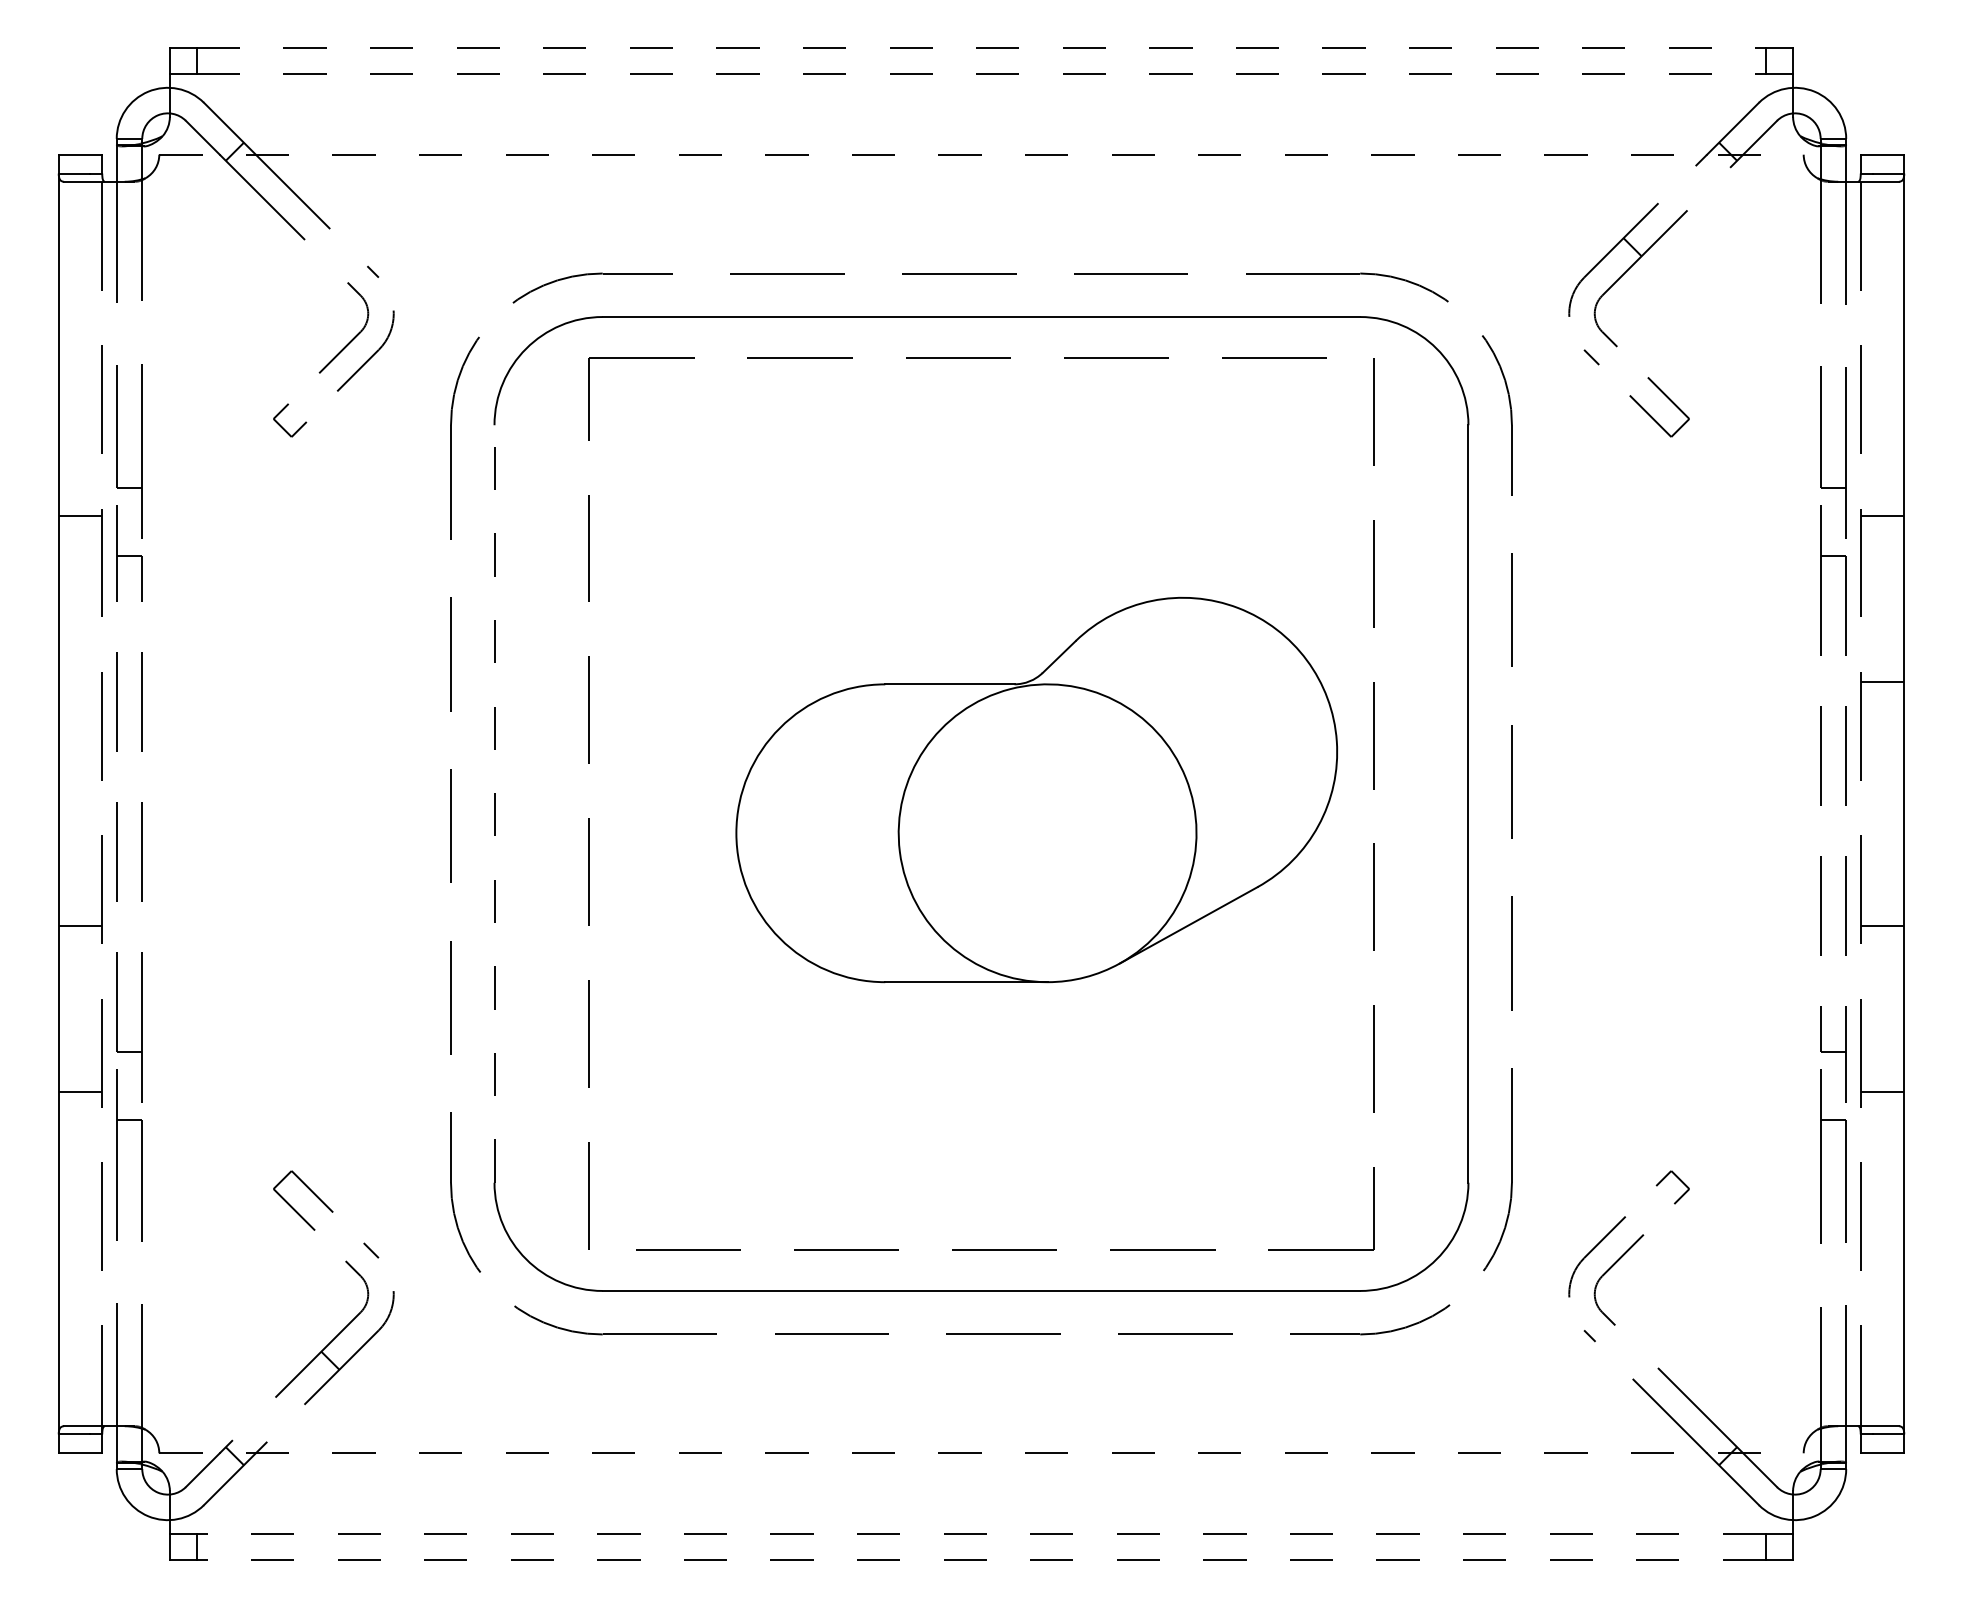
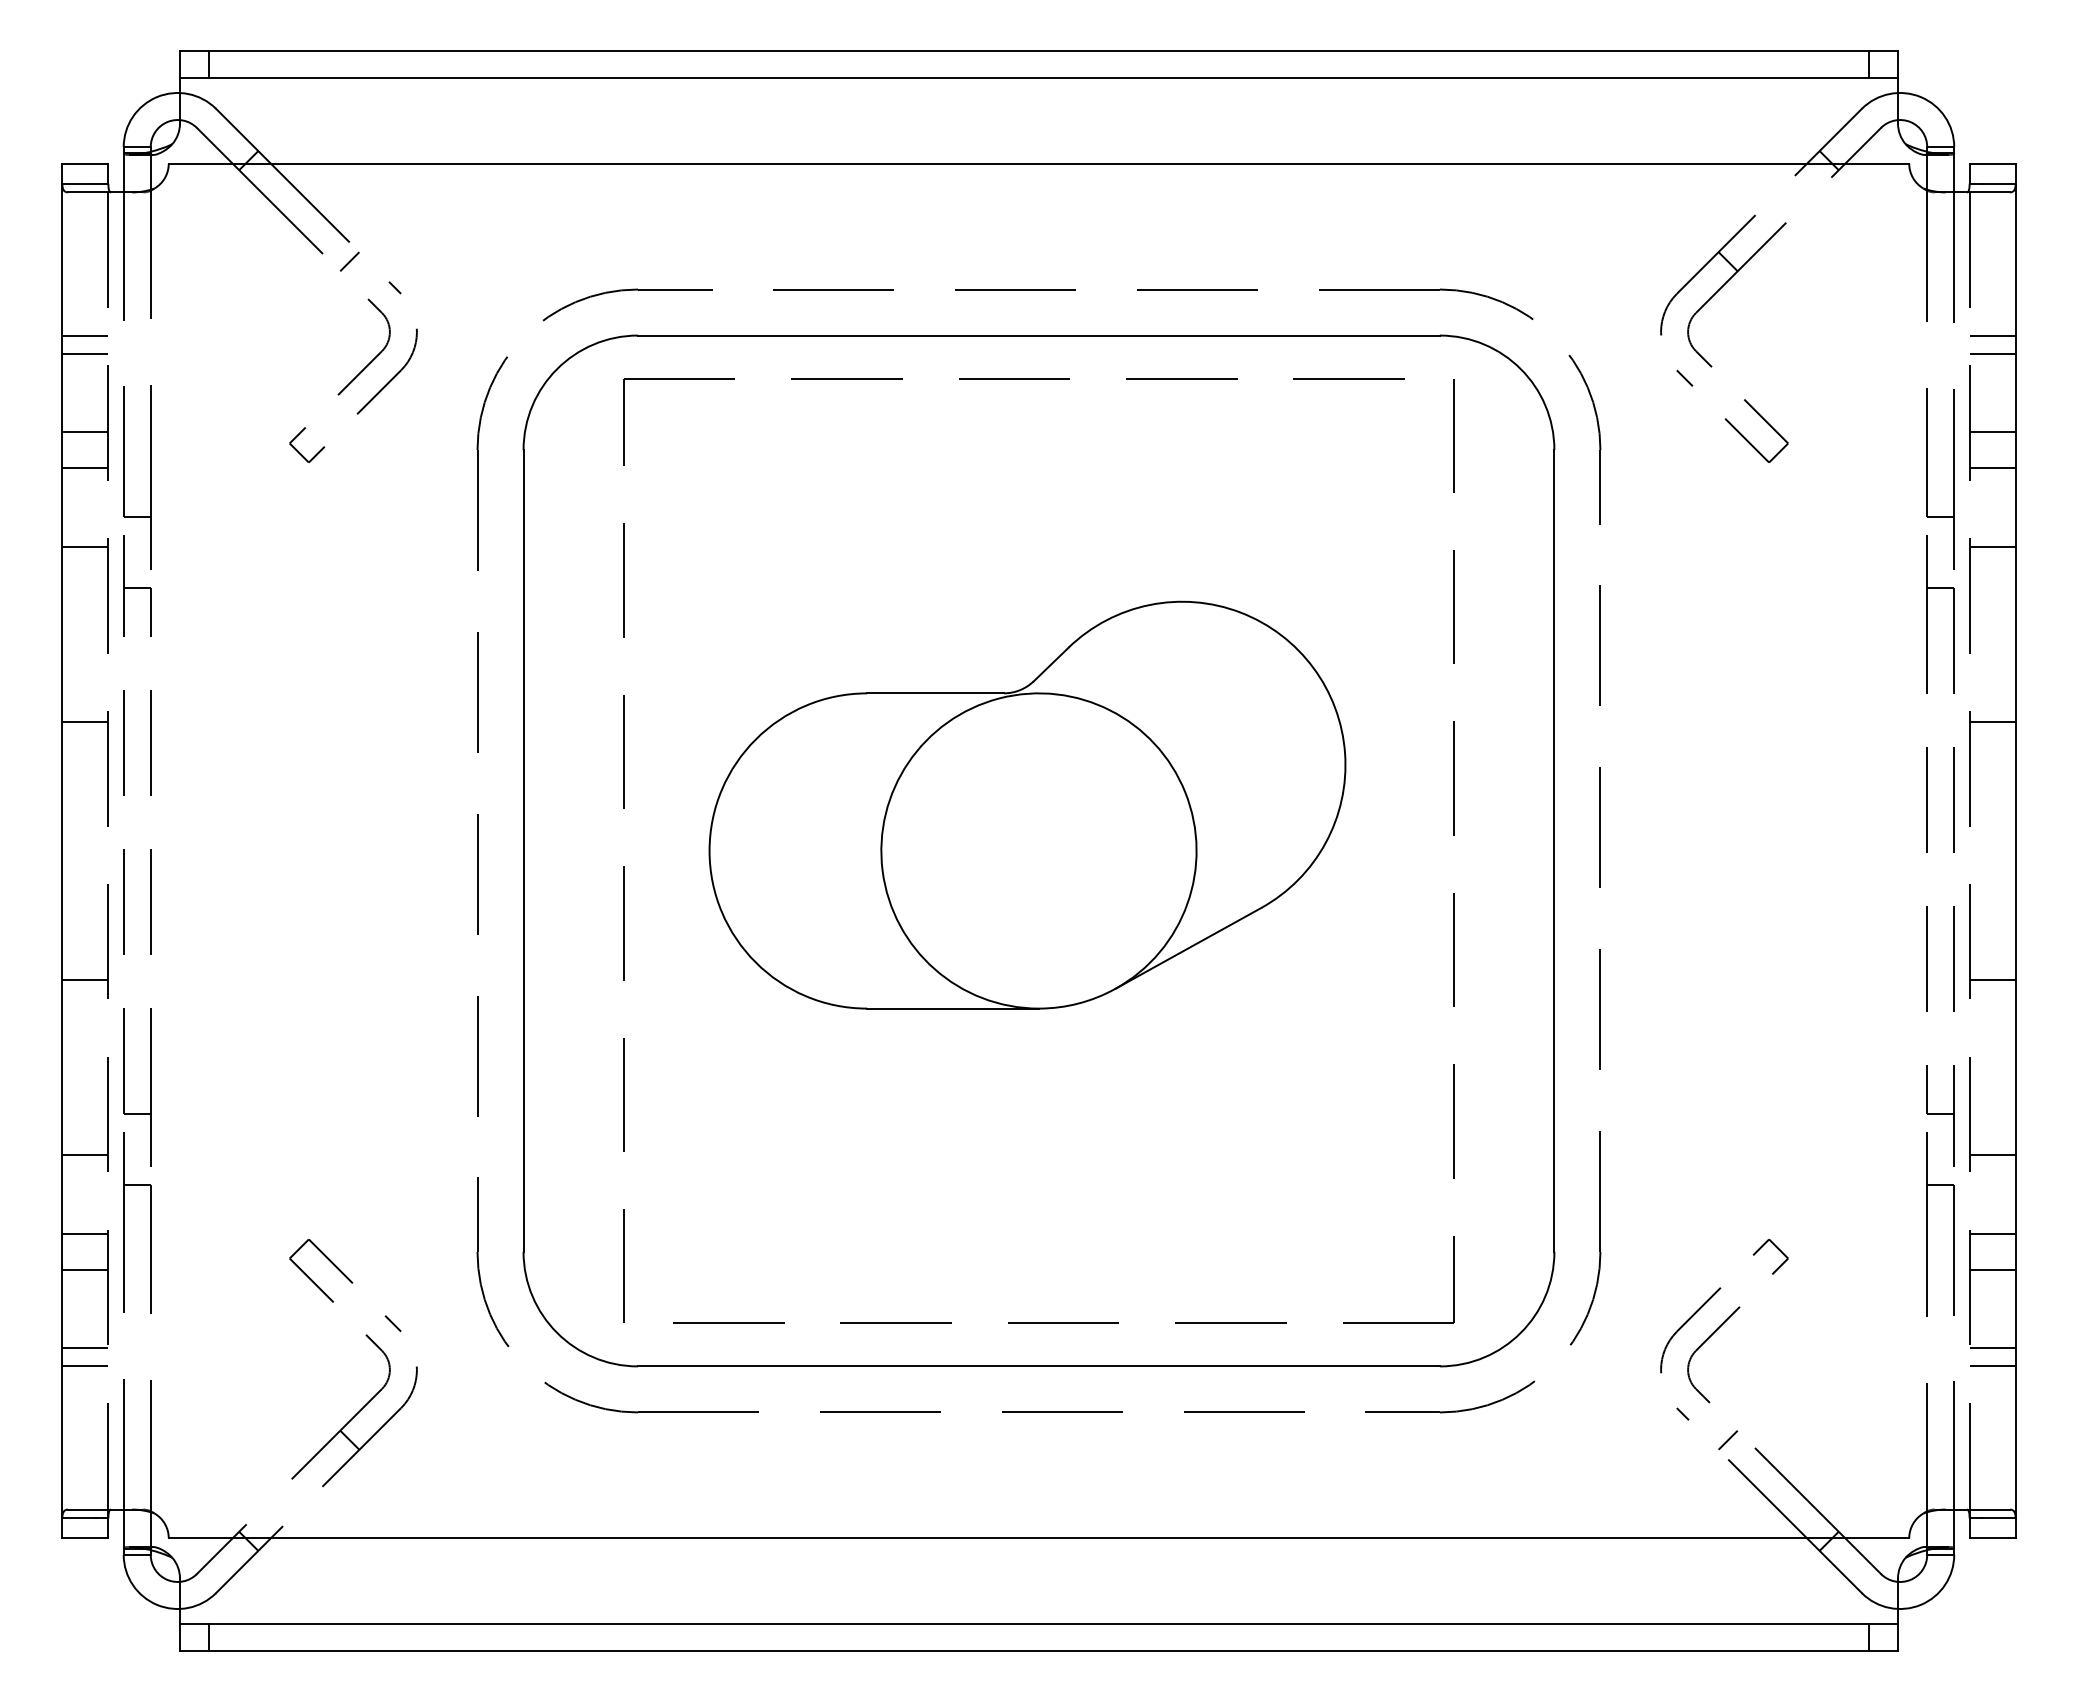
line: (981, 47) -> (1039, 50), dashed -> solid
line: (981, 73) -> (1039, 77), dashed -> solid
line: (981, 154) -> (1039, 163), dashed -> solid
line: (330, 247) -> (349, 261), added
line: (80, 316) -> (85, 335), added
line: (1882, 316) -> (1992, 335), added
line: (80, 333) -> (85, 353), added
line: (1882, 333) -> (1992, 353), added
line: (80, 408) -> (85, 432), added
line: (1882, 408) -> (1992, 432), added
line: (80, 442) -> (85, 468), added
line: (1882, 442) -> (1992, 468), added
line: (80, 682) -> (85, 722), added
part: (1036, 789) -> (1027, 804), moved
line: (494, 803) -> (523, 850), dashed -> solid
line: (80, 1165) -> (85, 1233), added
line: (1882, 1165) -> (1992, 1233), added
line: (80, 1199) -> (85, 1269), added
line: (1882, 1199) -> (1992, 1269), added
line: (80, 1274) -> (85, 1348), added
line: (1882, 1274) -> (1992, 1348), added
line: (80, 1291) -> (85, 1366), added
line: (1882, 1291) -> (1992, 1366), added
line: (1631, 1360) -> (1727, 1439), added
line: (981, 1453) -> (1039, 1538), dashed -> solid
line: (981, 1534) -> (1038, 1624), dashed -> solid
line: (981, 1560) -> (1038, 1651), dashed -> solid

